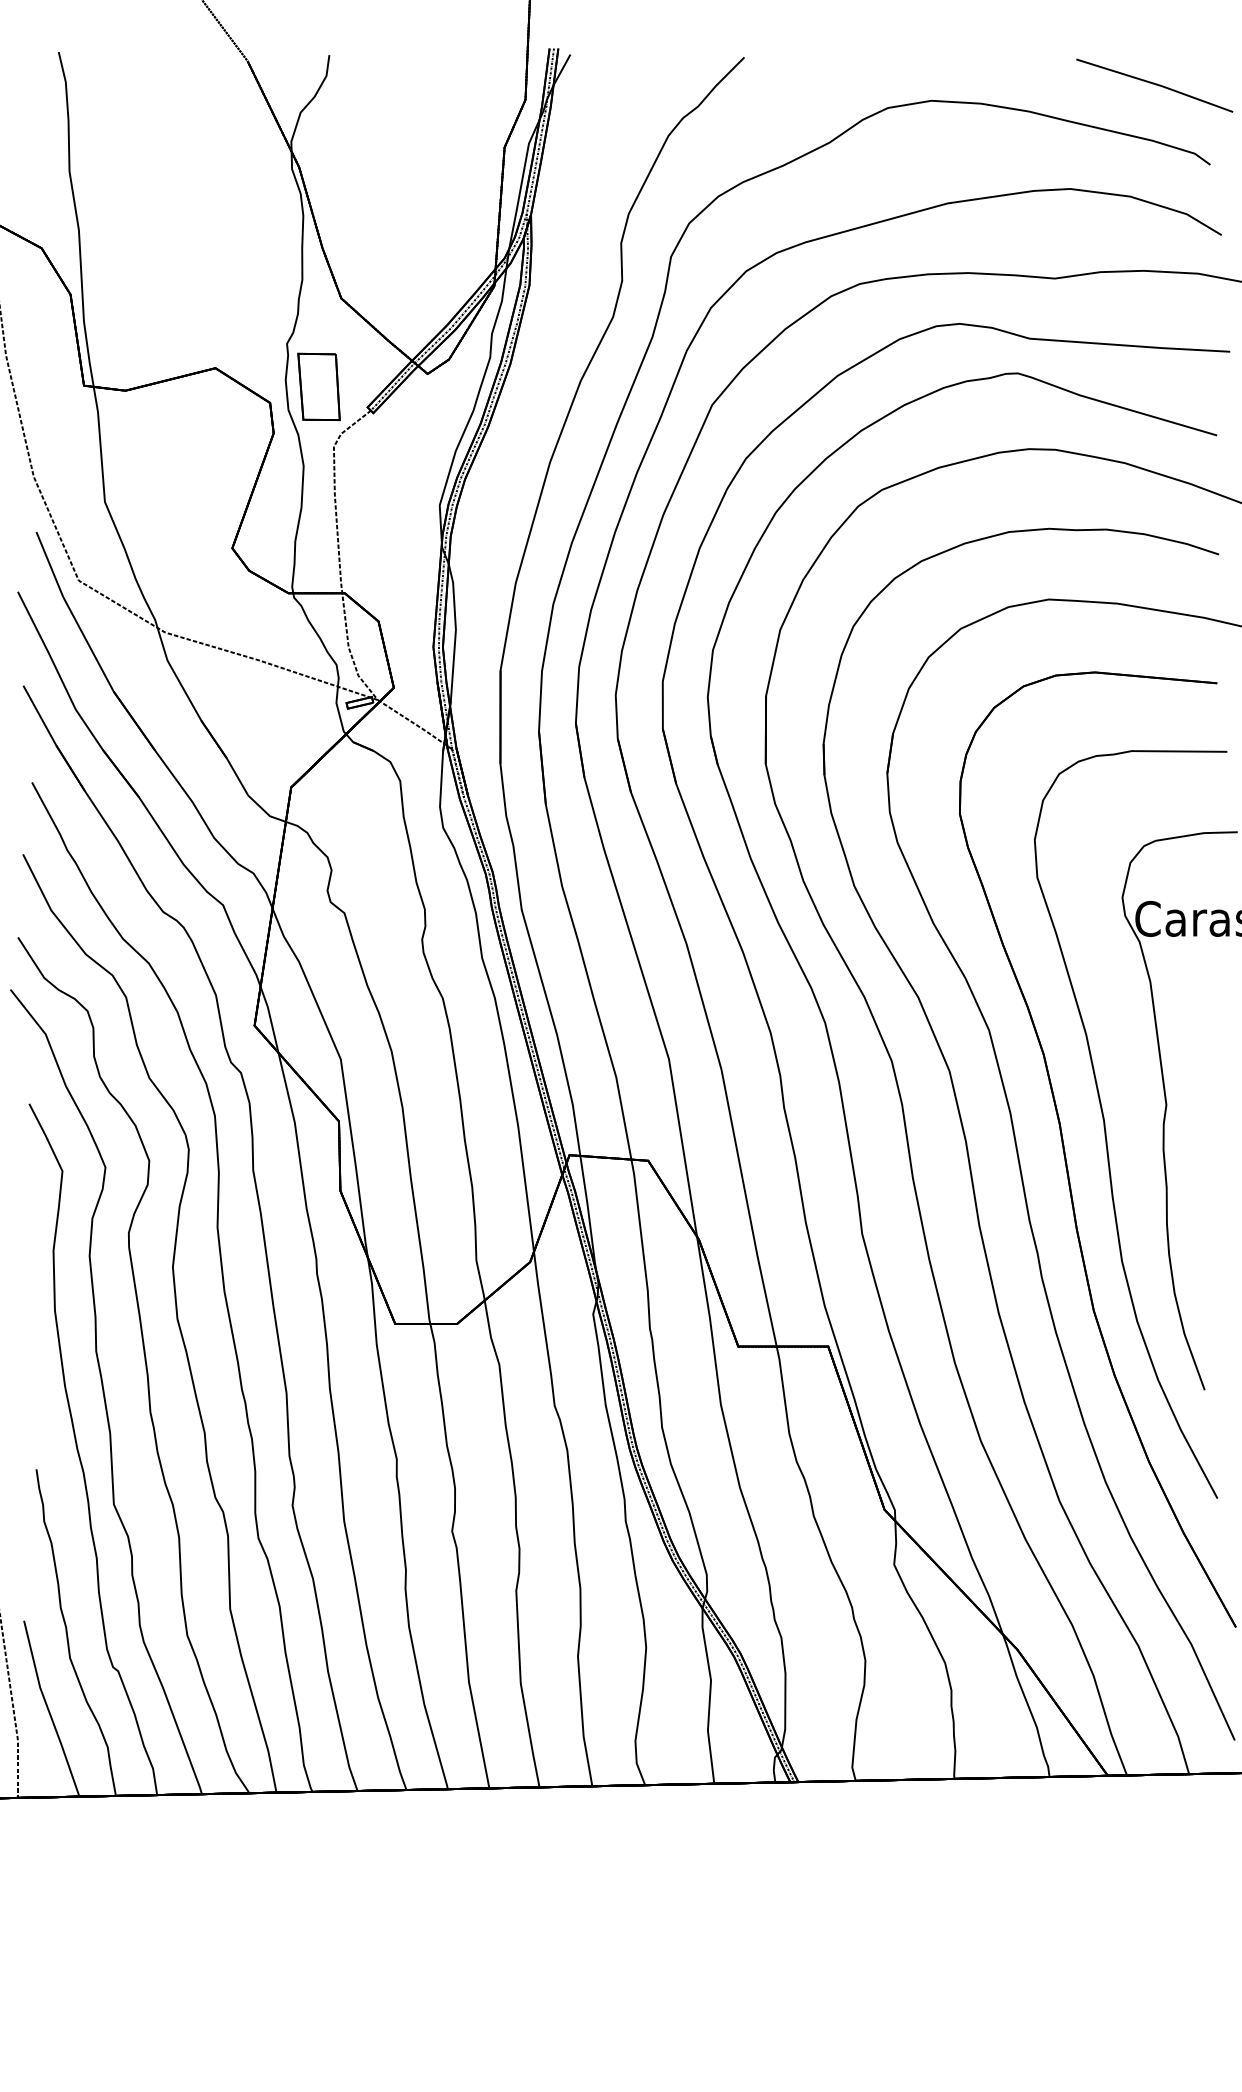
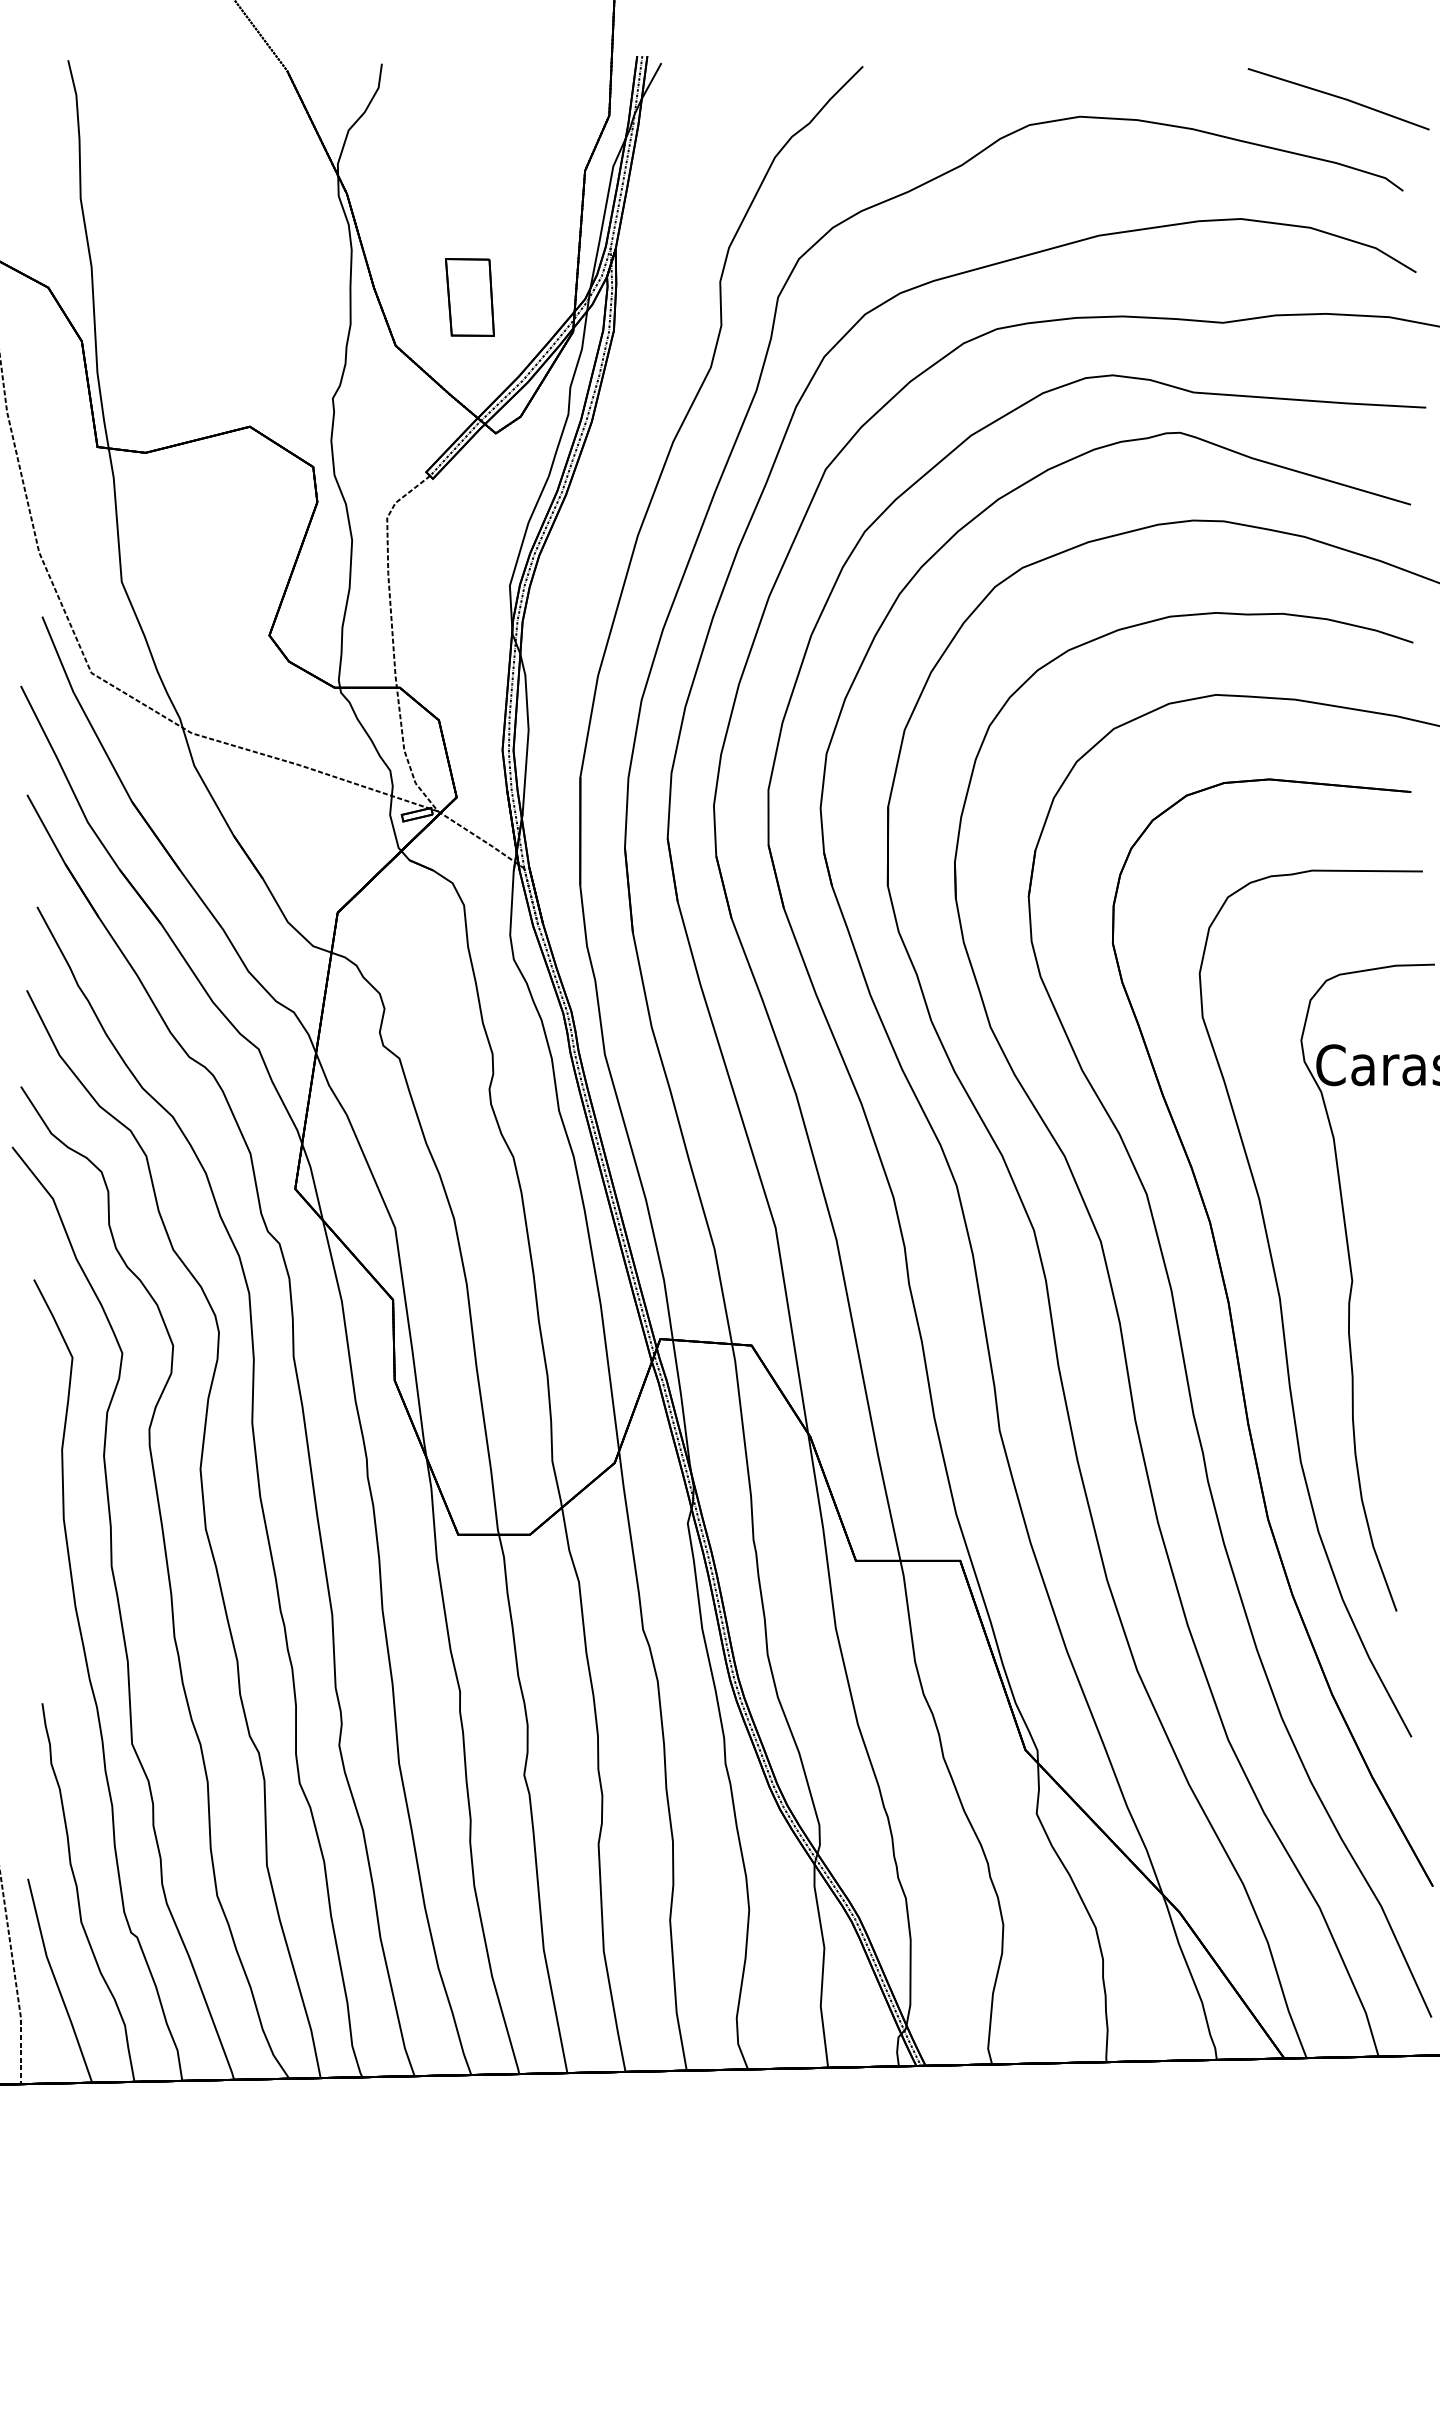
part: (318, 386) -> (469, 297), moved

